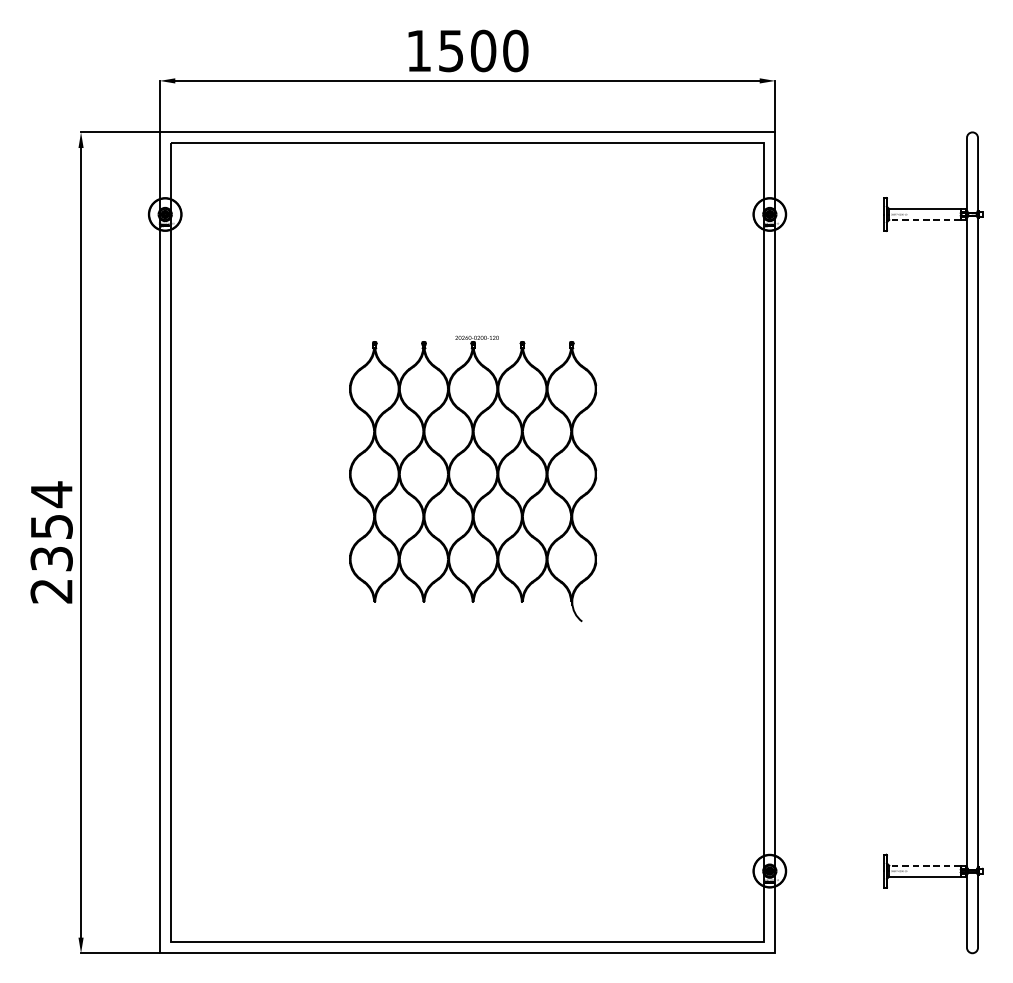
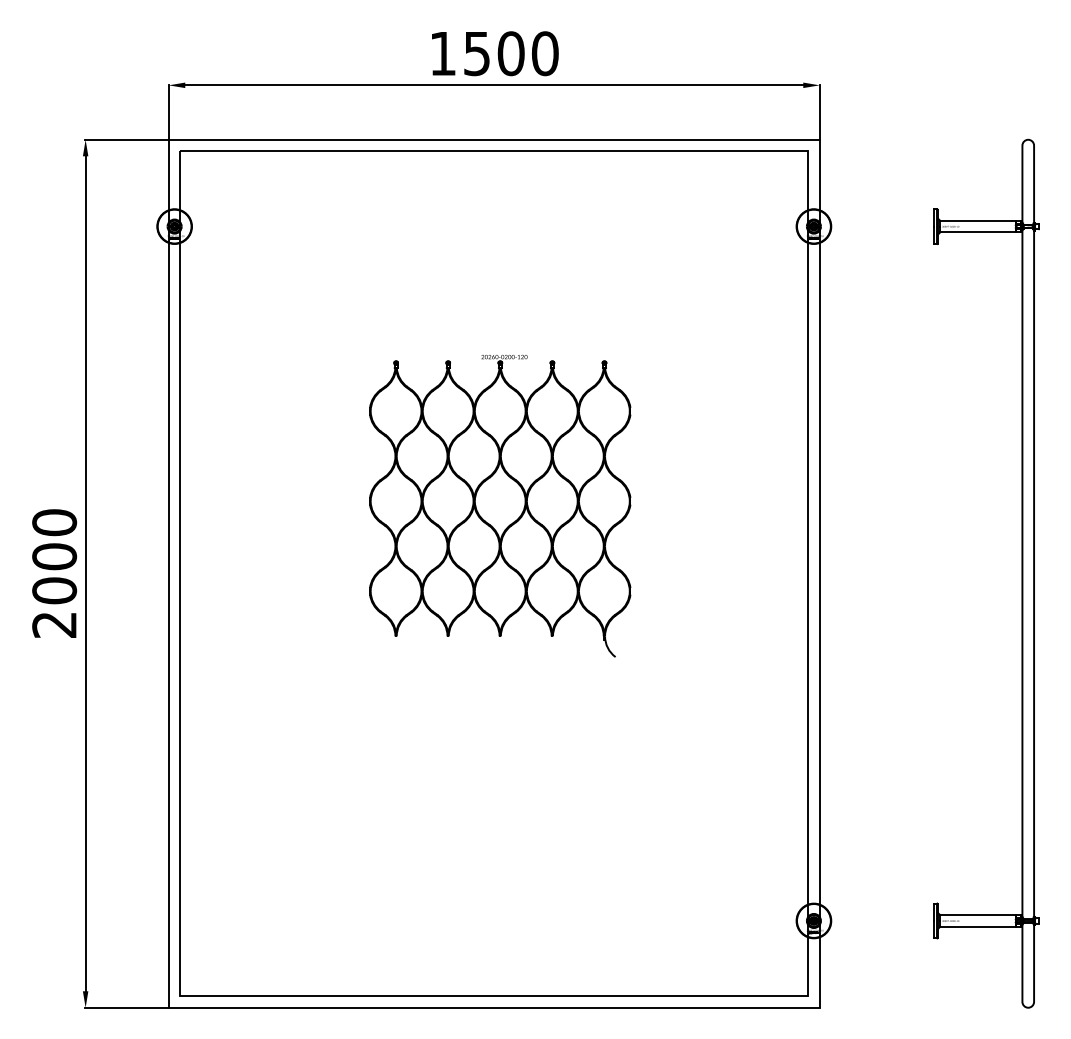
line: (925, 220) -> (978, 232), dashed -> solid
text: (51, 526) -> (54, 556), 2354 -> 2000
line: (925, 865) -> (978, 915), dashed -> solid

